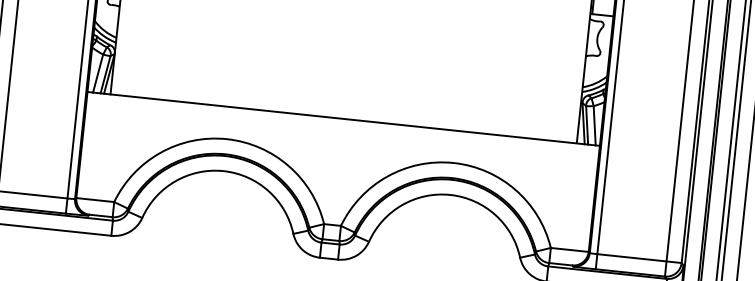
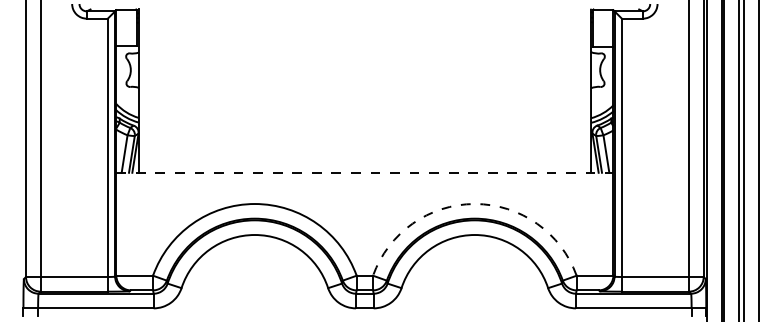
line: (343, 118) -> (364, 172), solid -> dashed
arc: (453, 163) -> (474, 204), solid -> dashed

